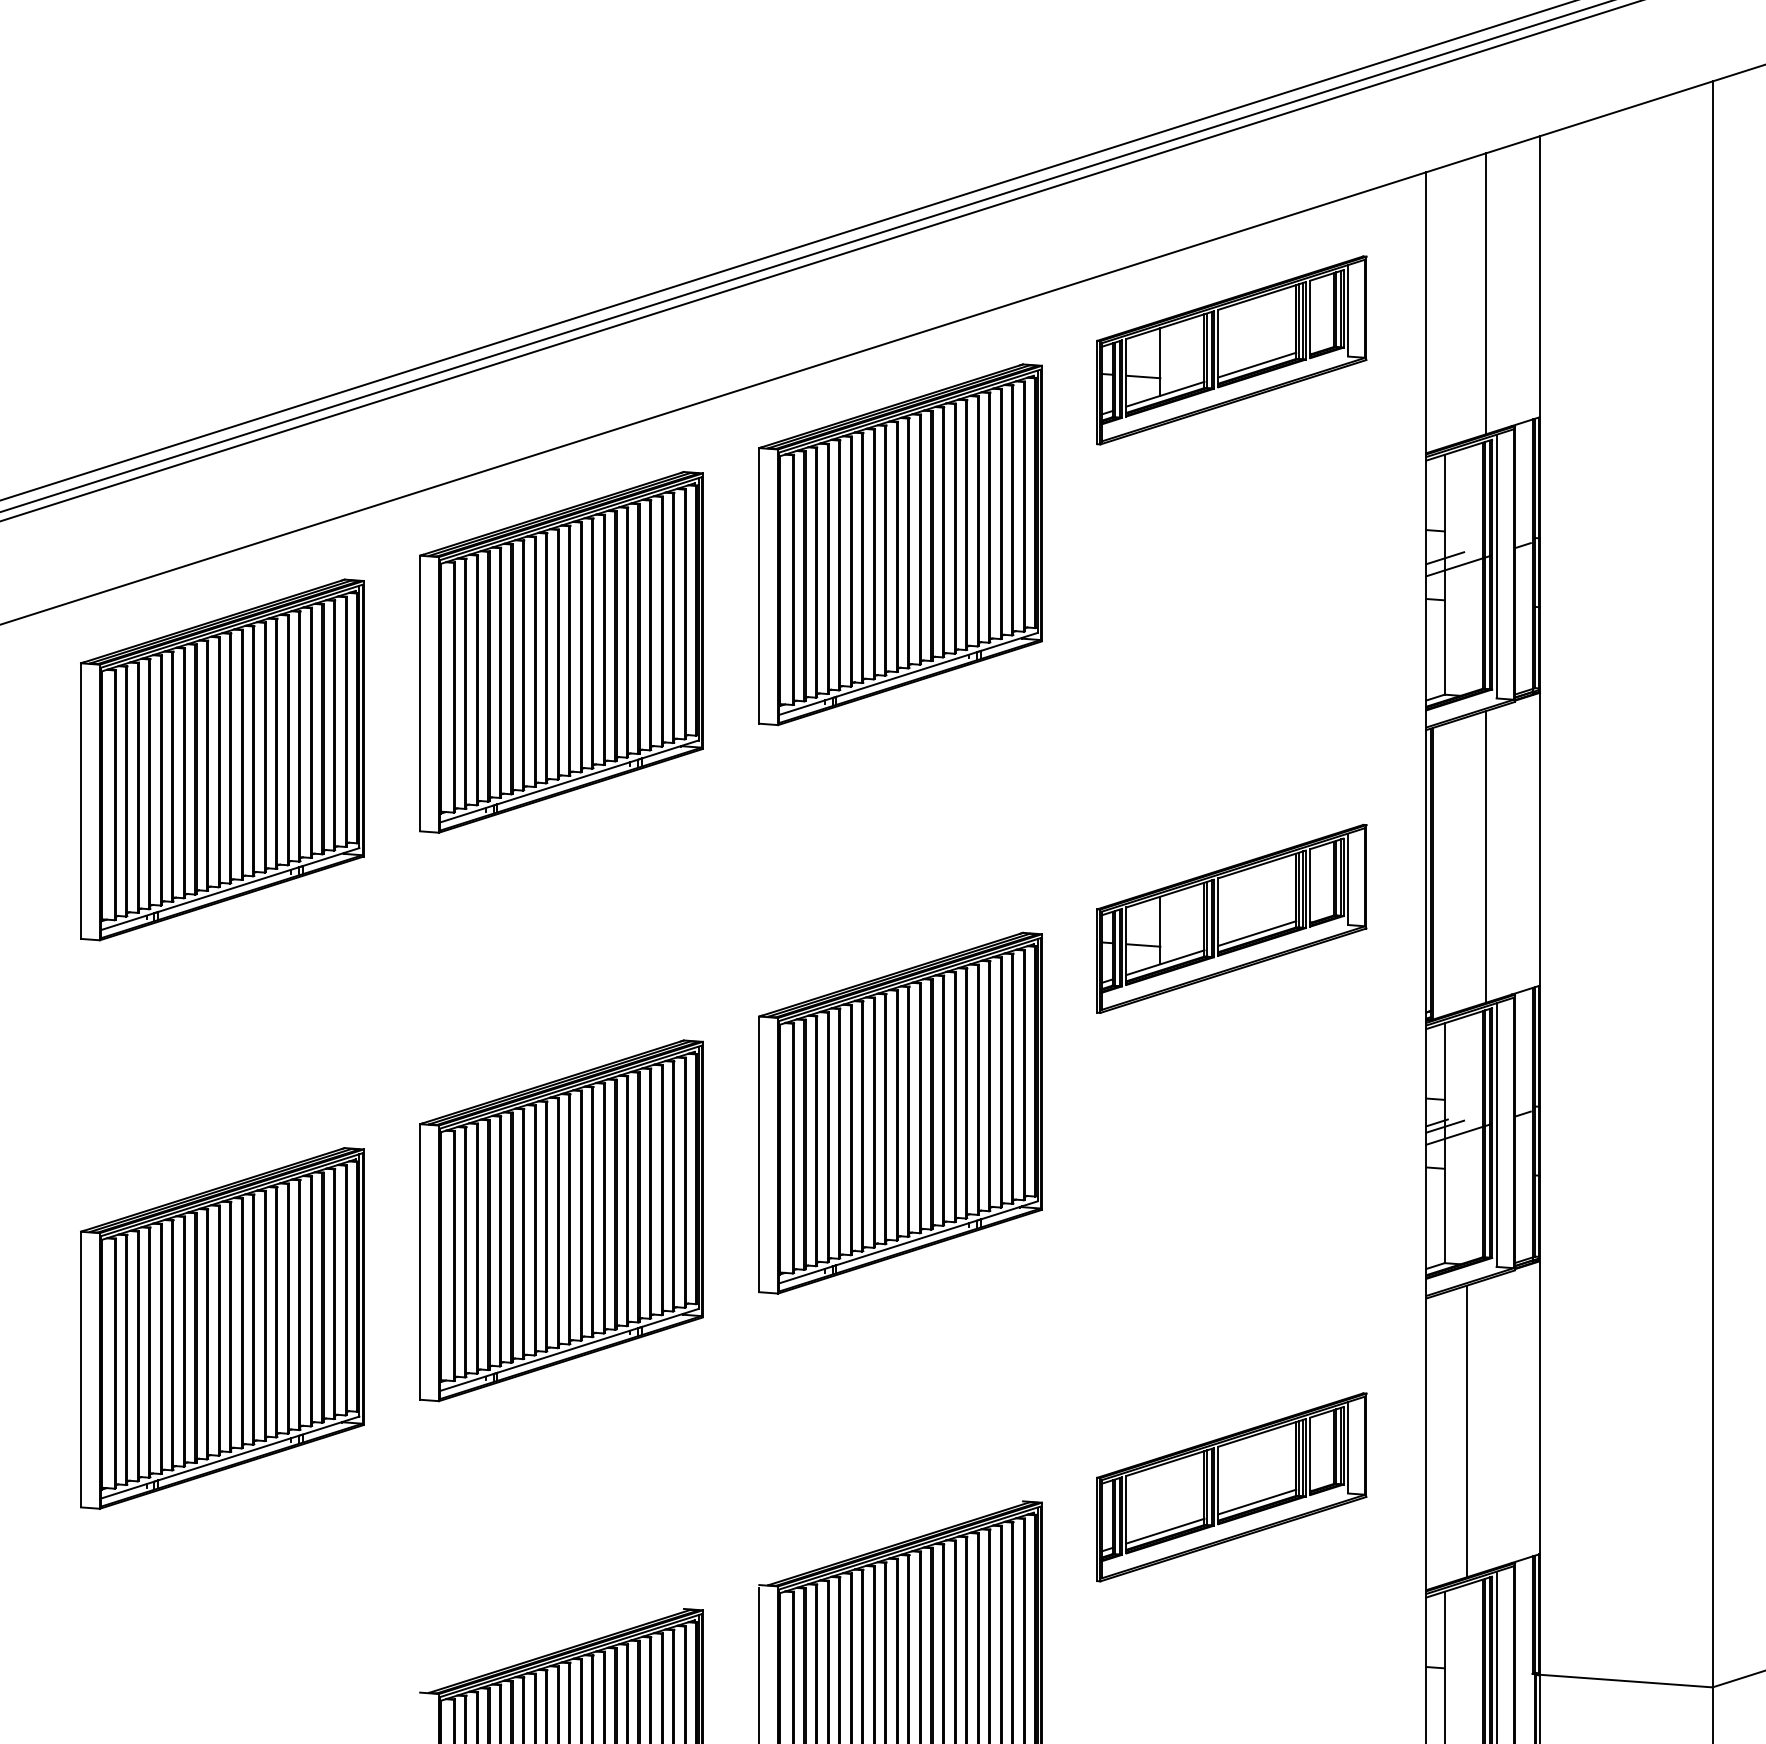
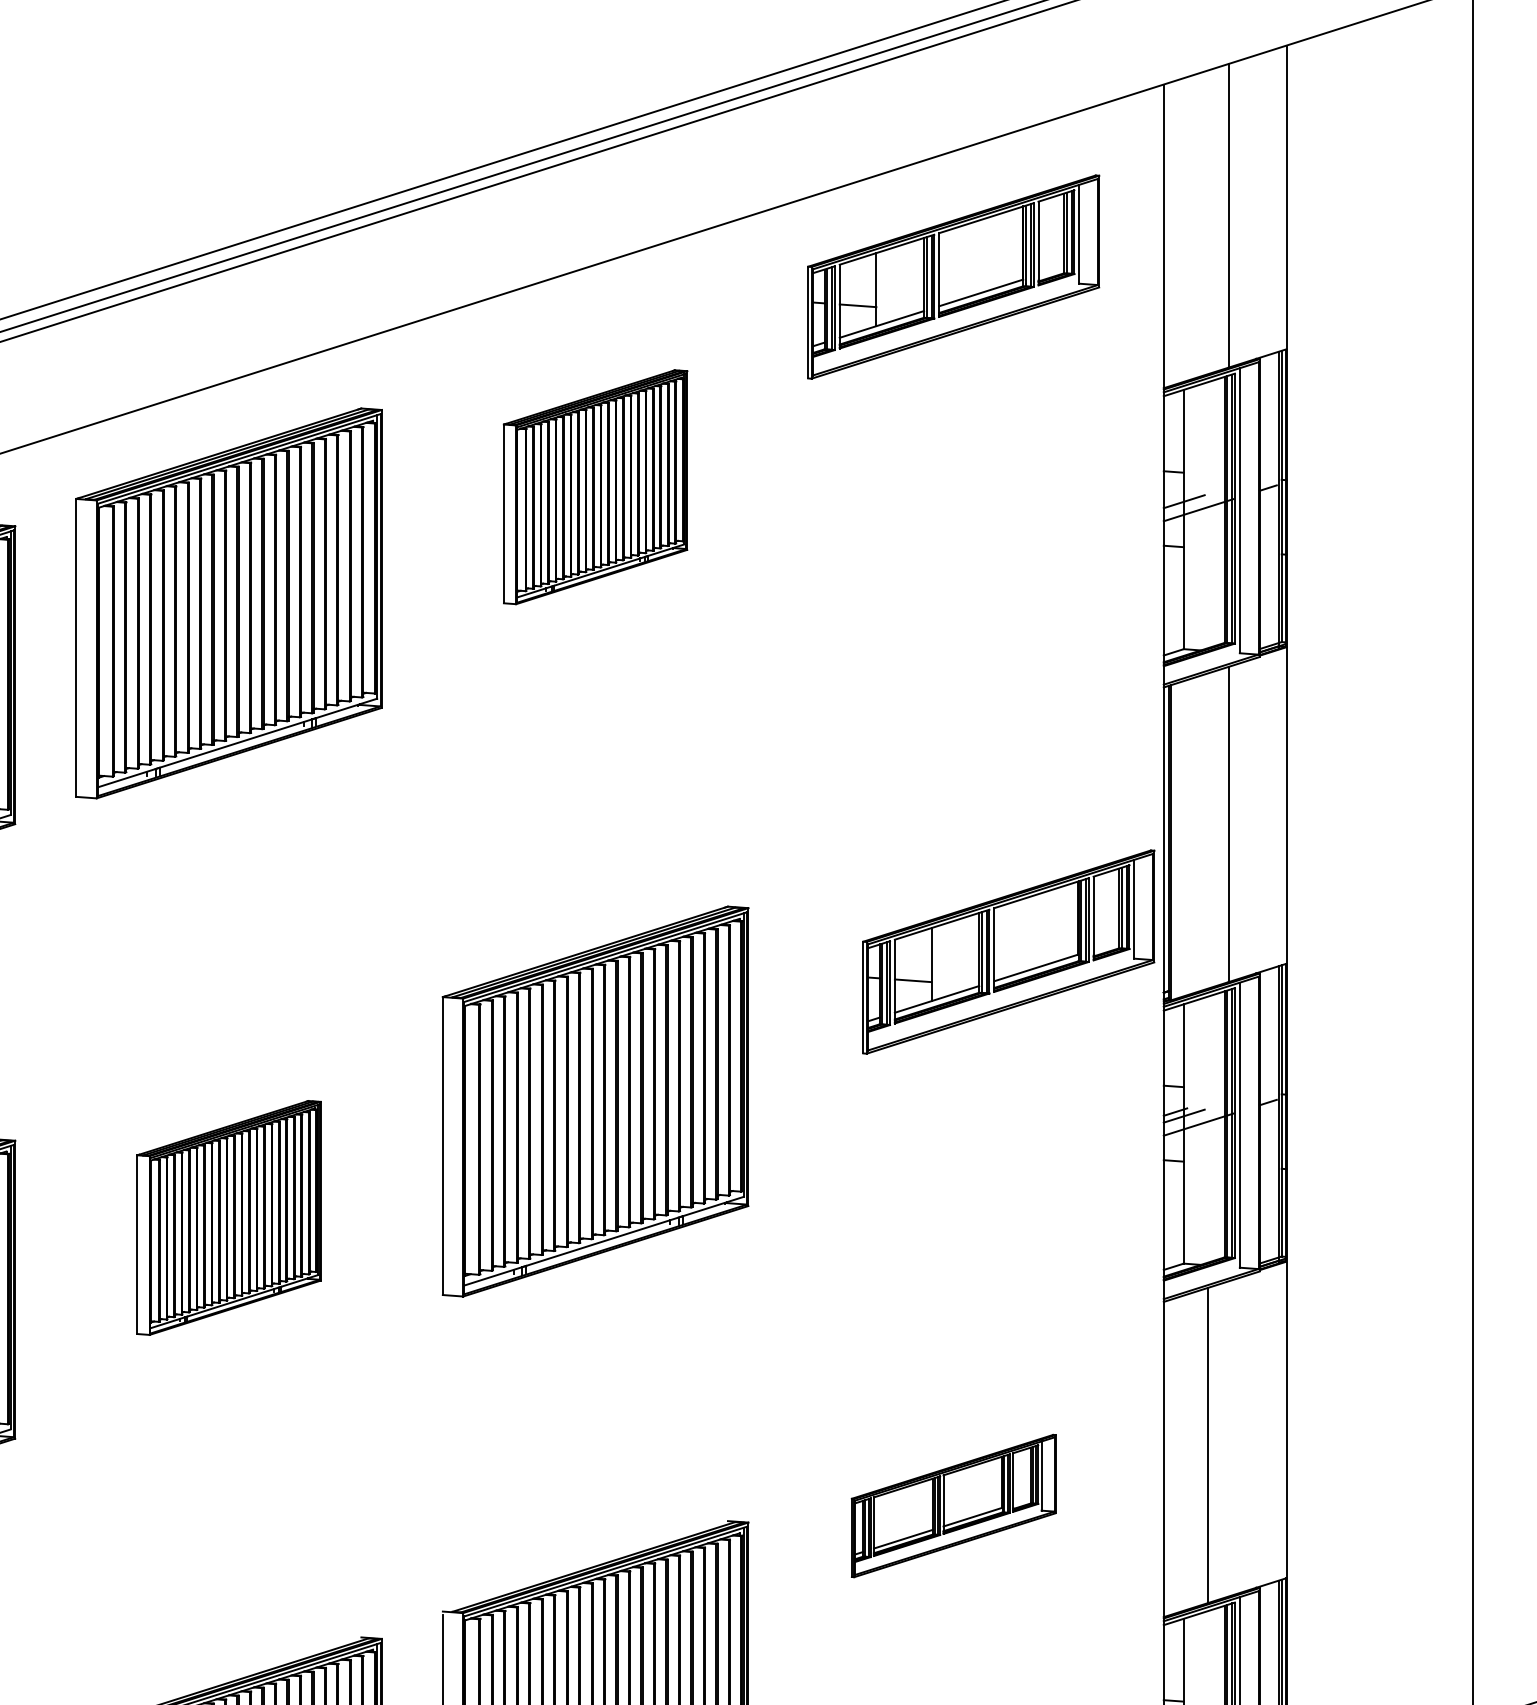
part: (900, 544) -> (595, 486), size x0.6
part: (1231, 918) -> (1008, 951), moved
part: (561, 1220) -> (229, 1217), size x0.6
part: (1231, 1487) -> (953, 1506), size x0.7

